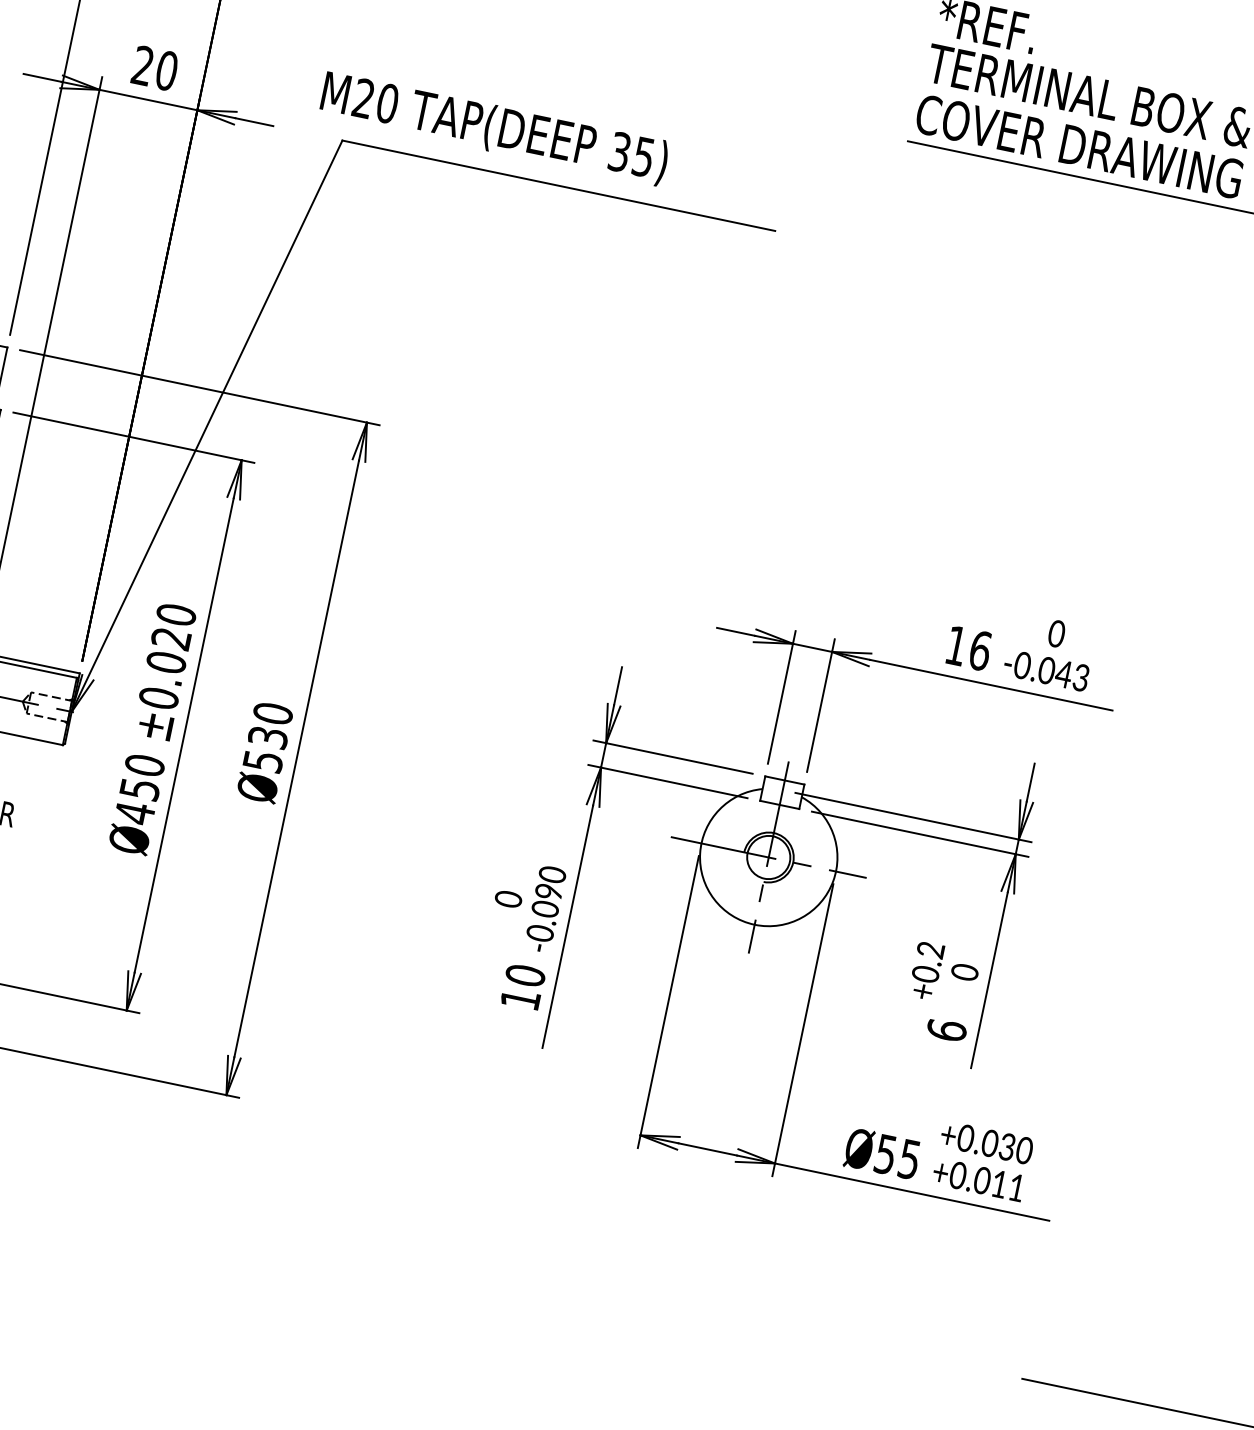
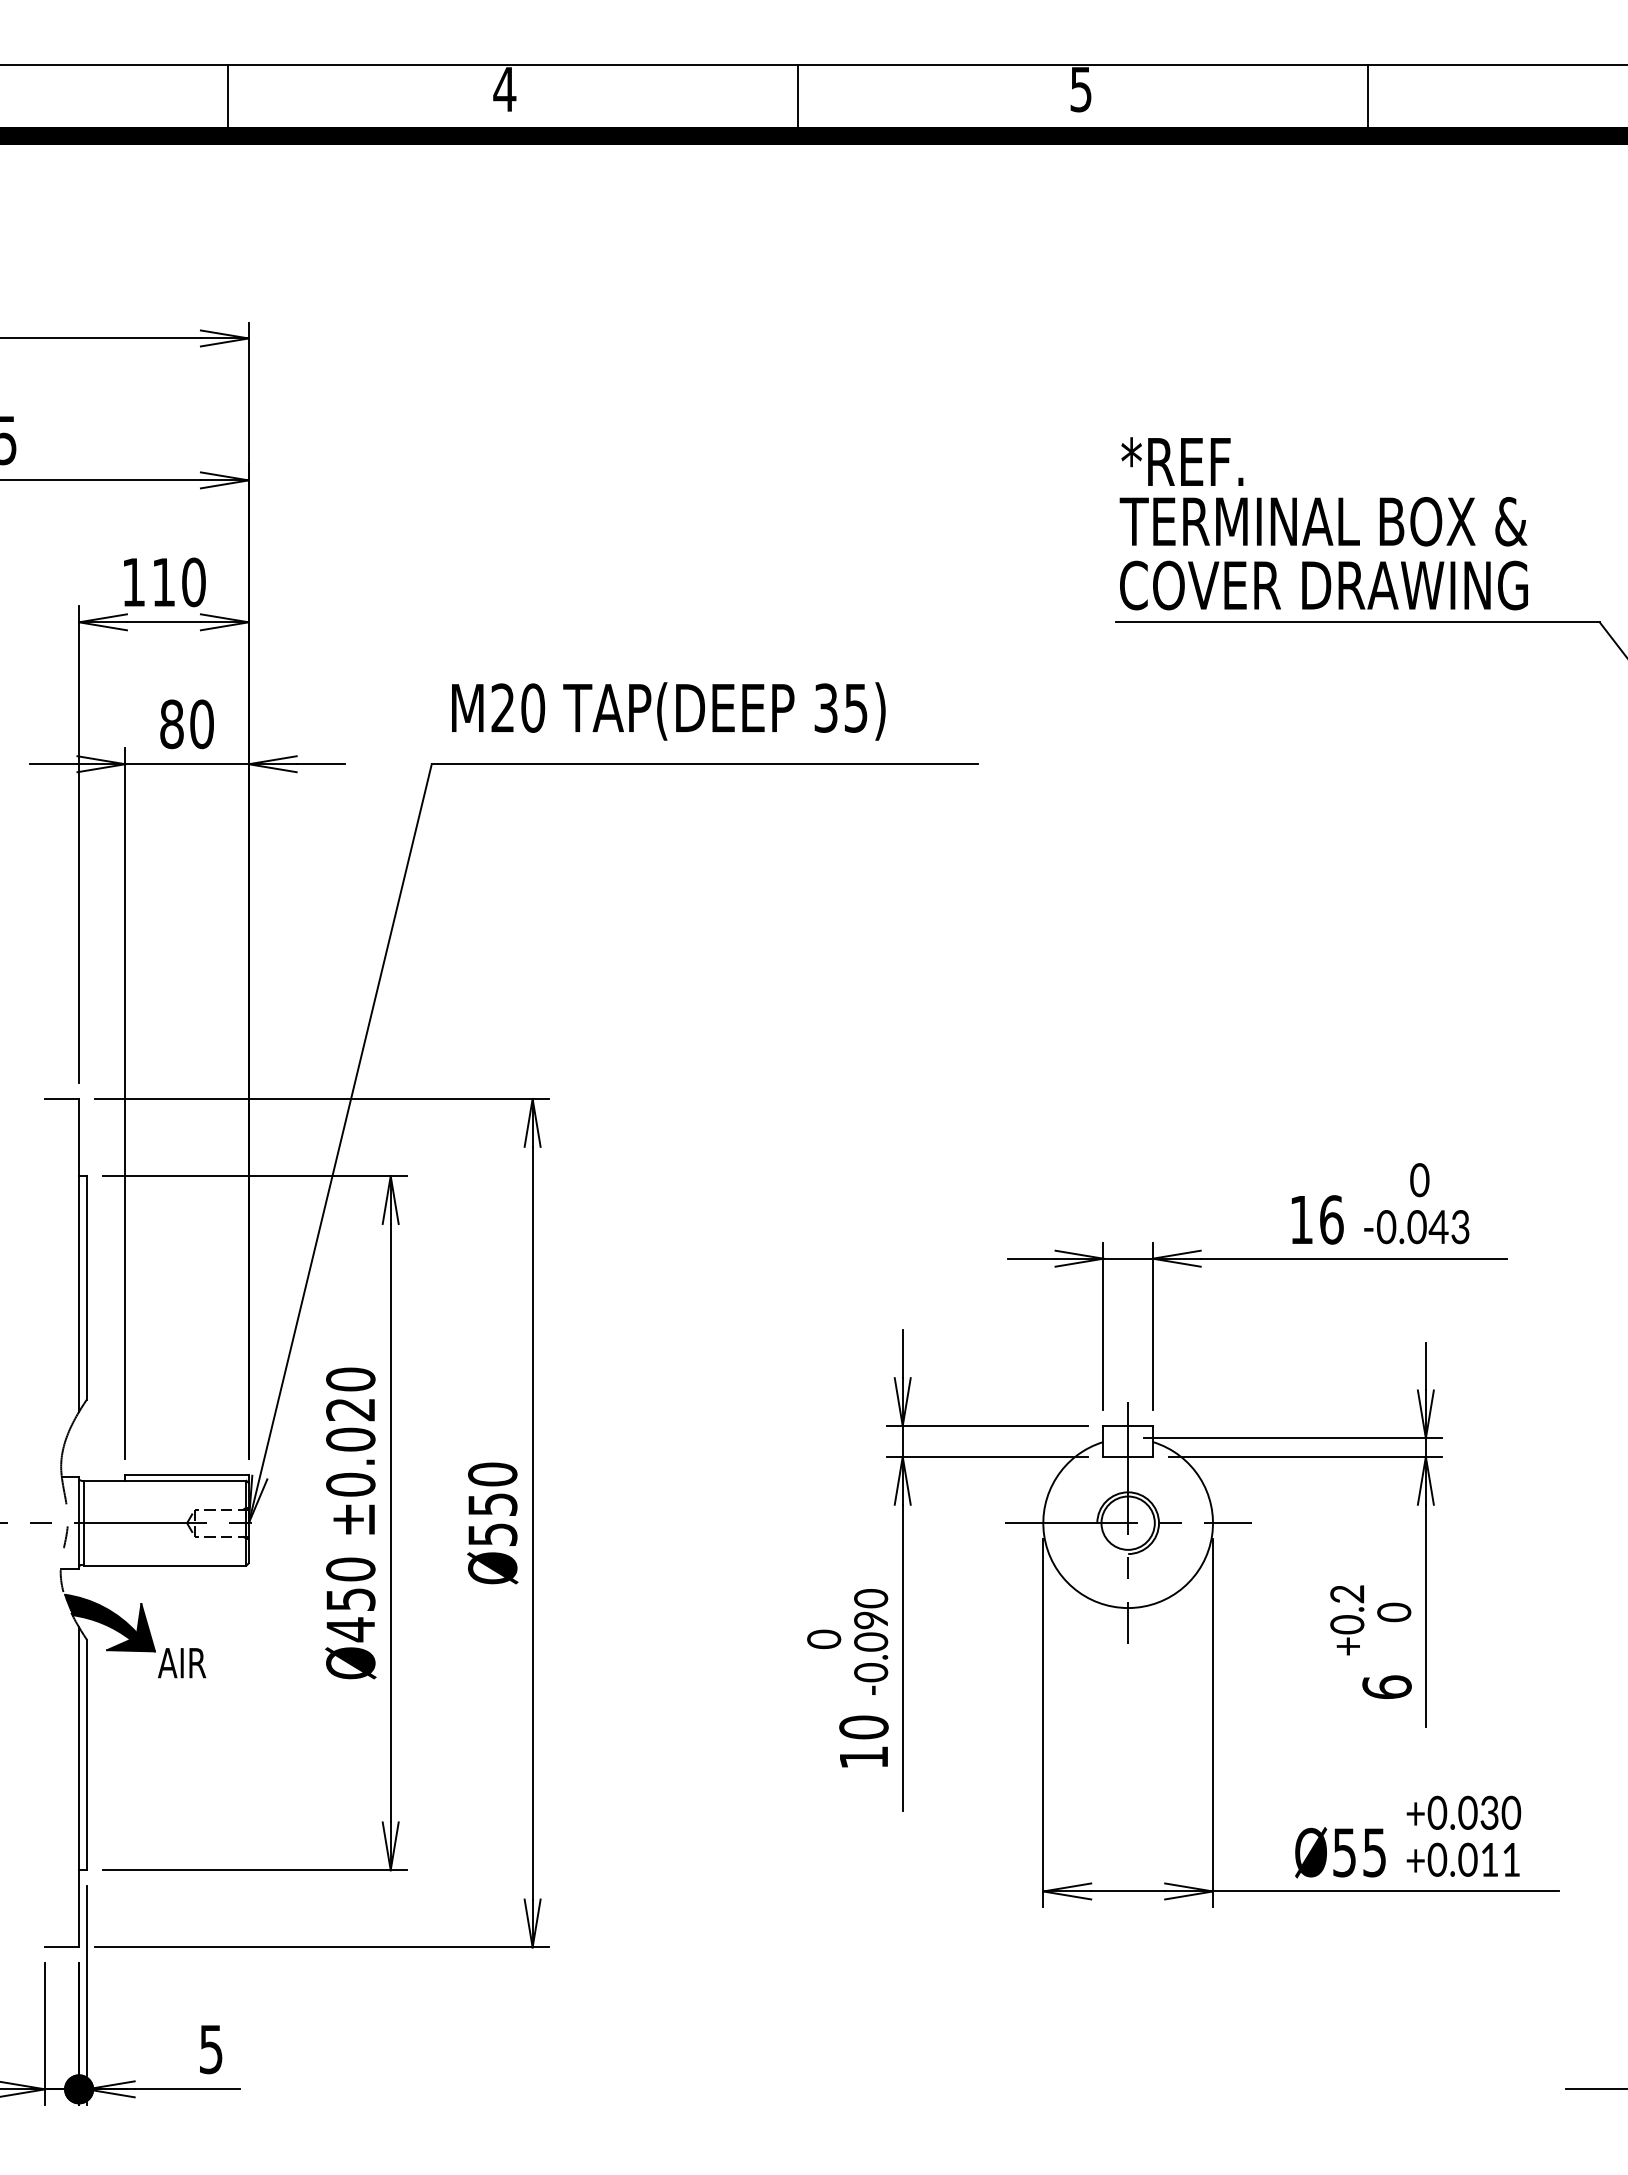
text: (142, 65) -> (171, 724), 20 -> 80
text: (494, 128) -> (668, 711), moved
text: (267, 737) -> (492, 1504), Ø530 -> Ø550

